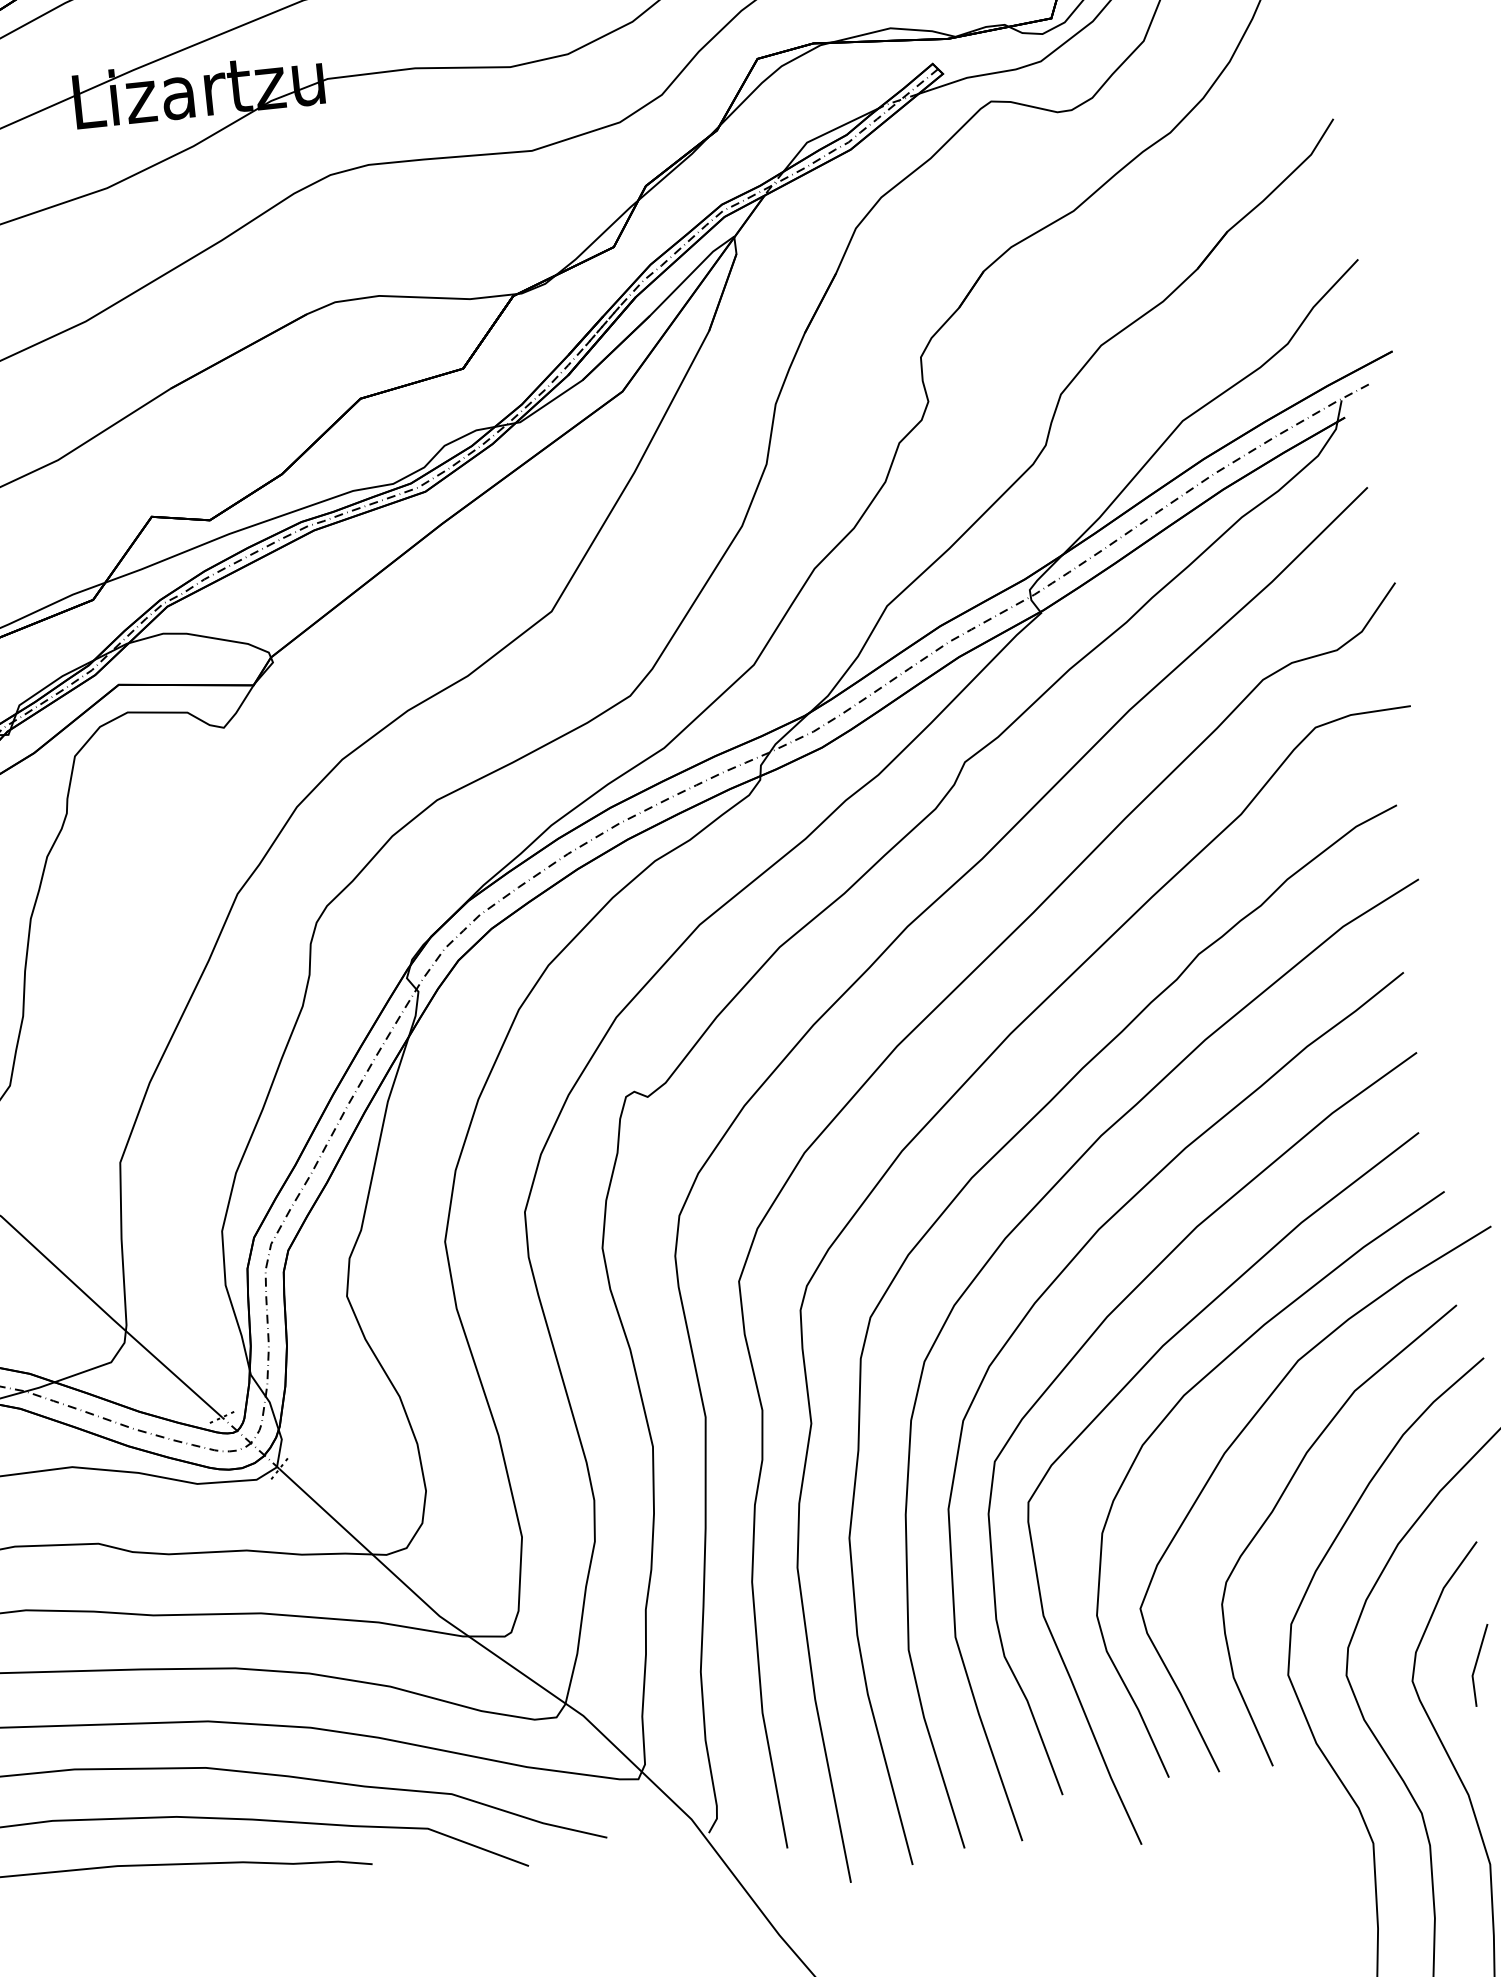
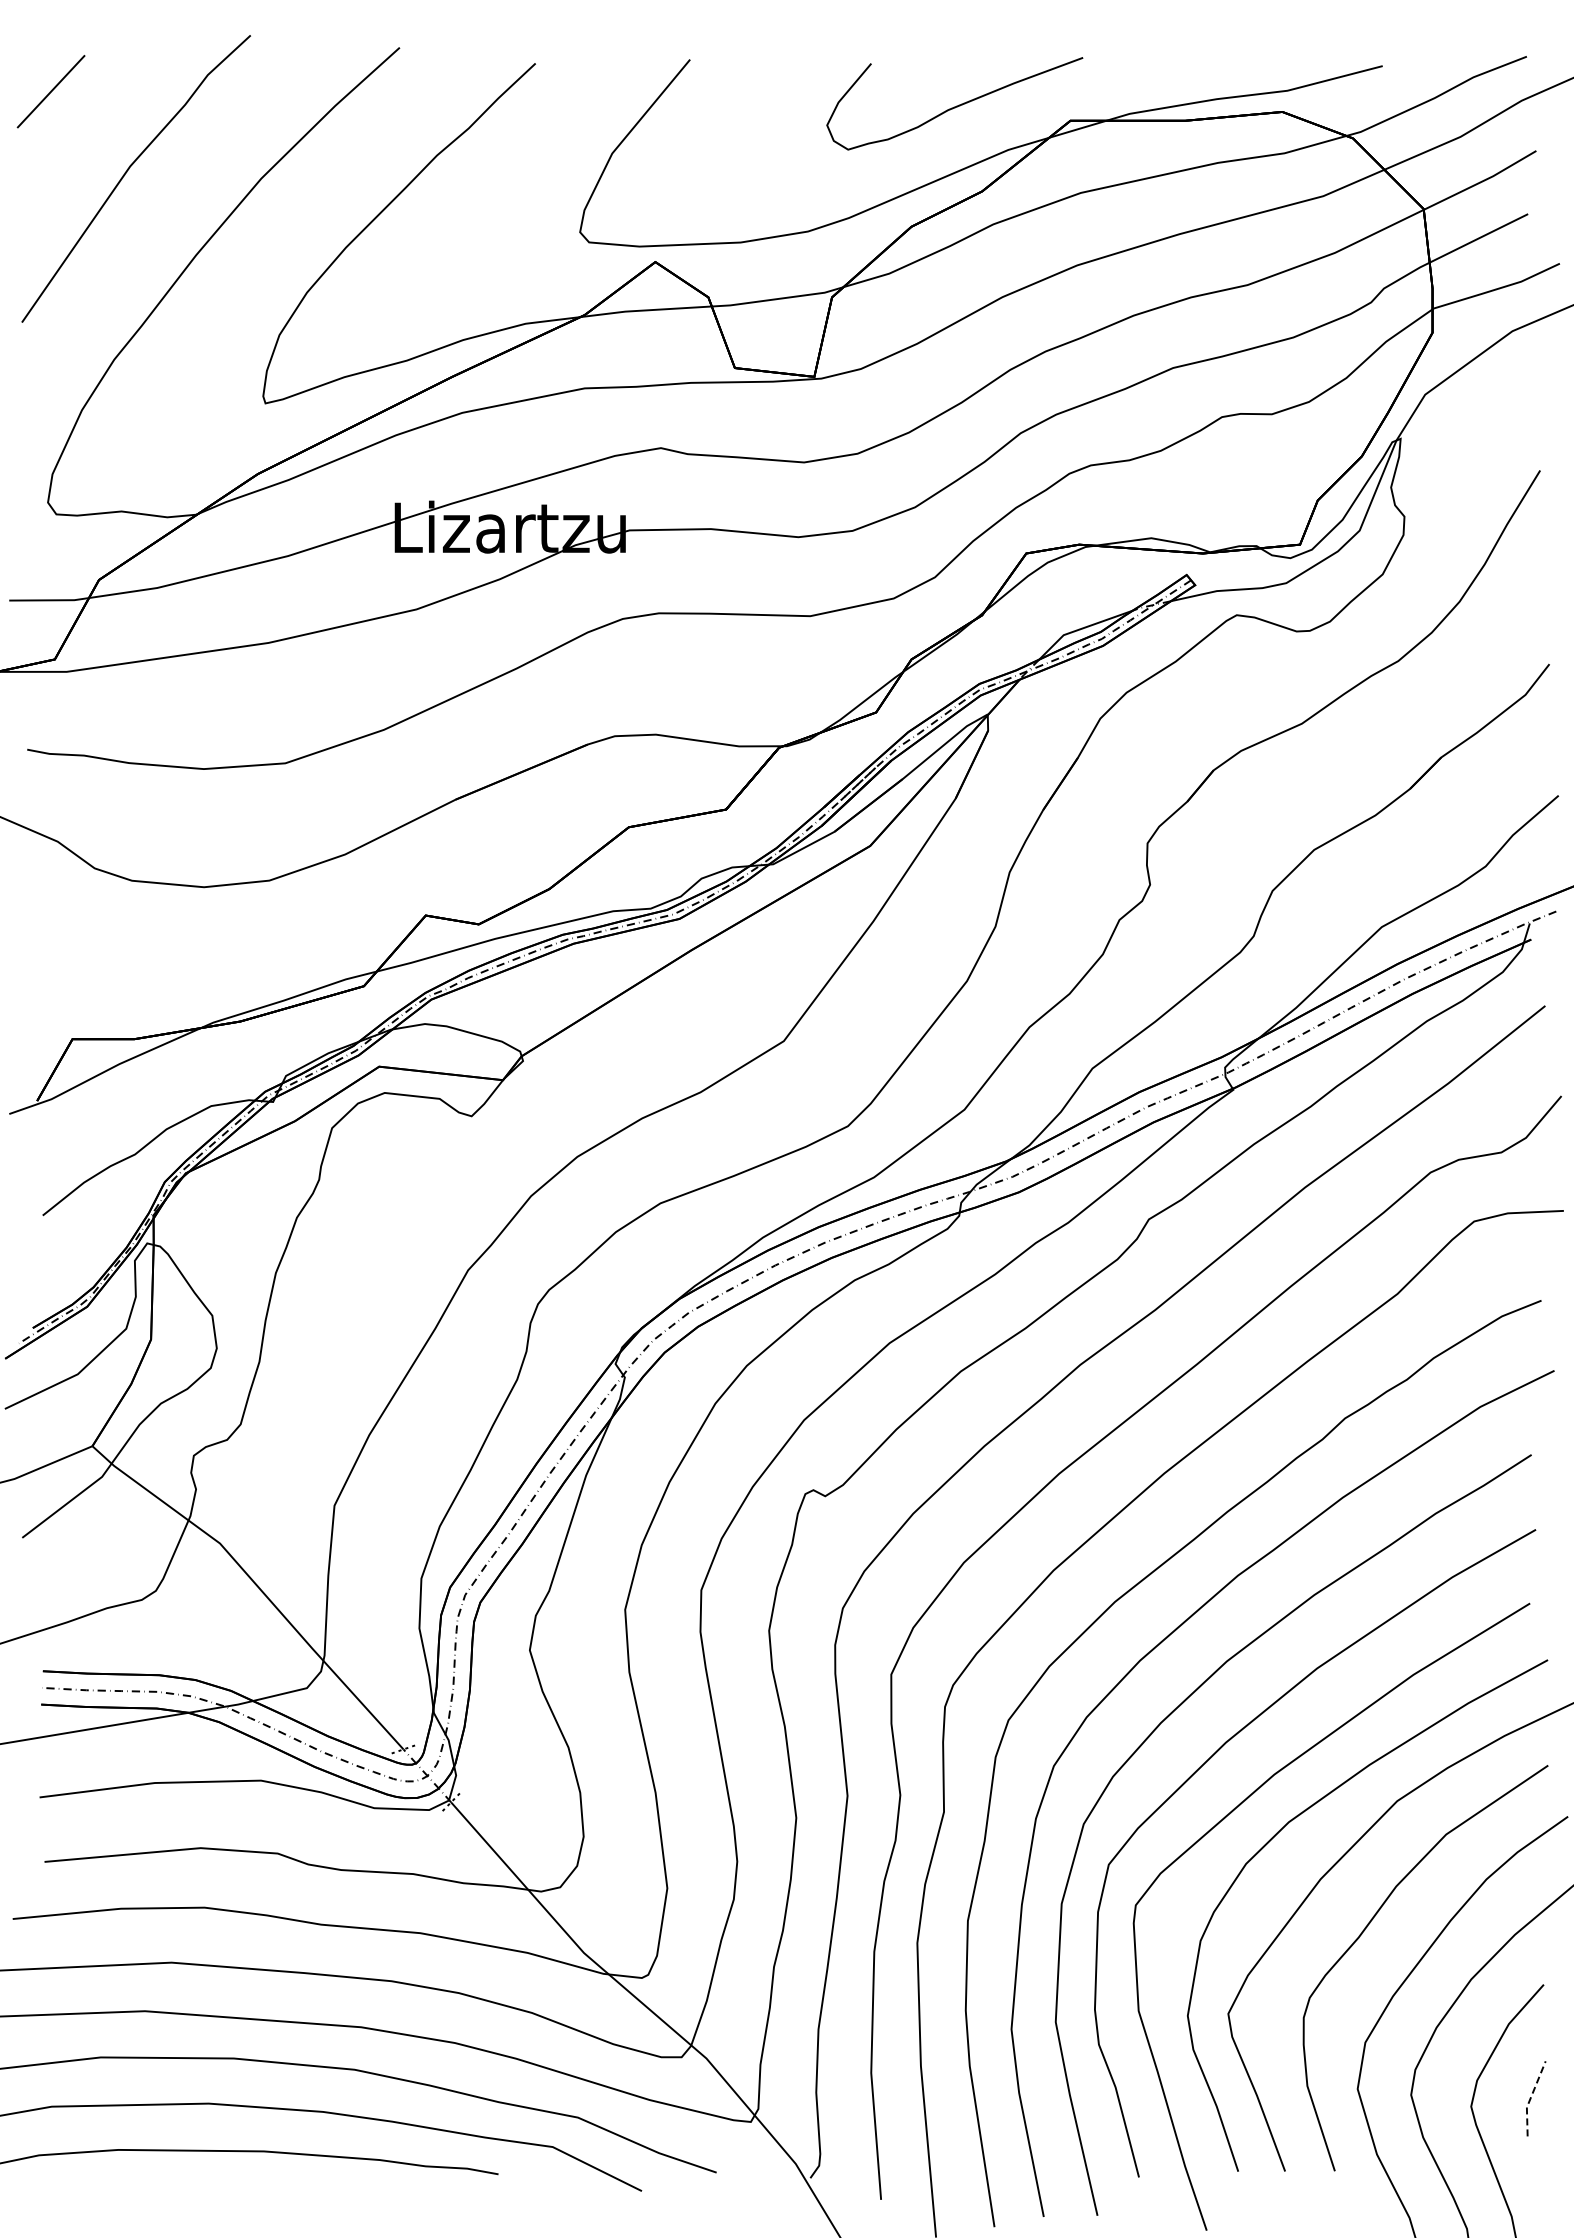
line: (1475, 1665) -> (1530, 2098), solid -> dashed

